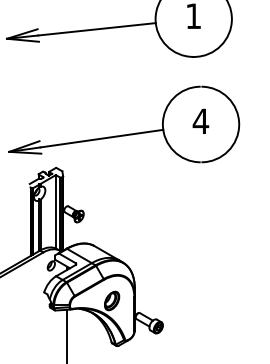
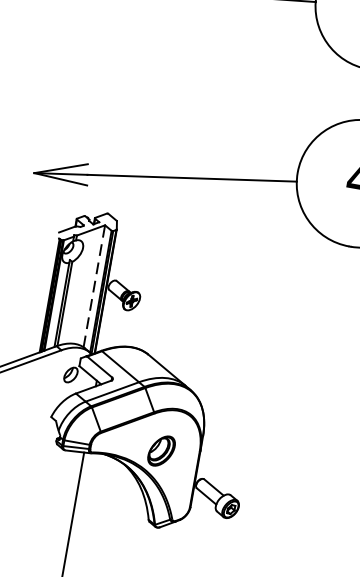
line: (55, 211) -> (93, 285), solid -> dashed

